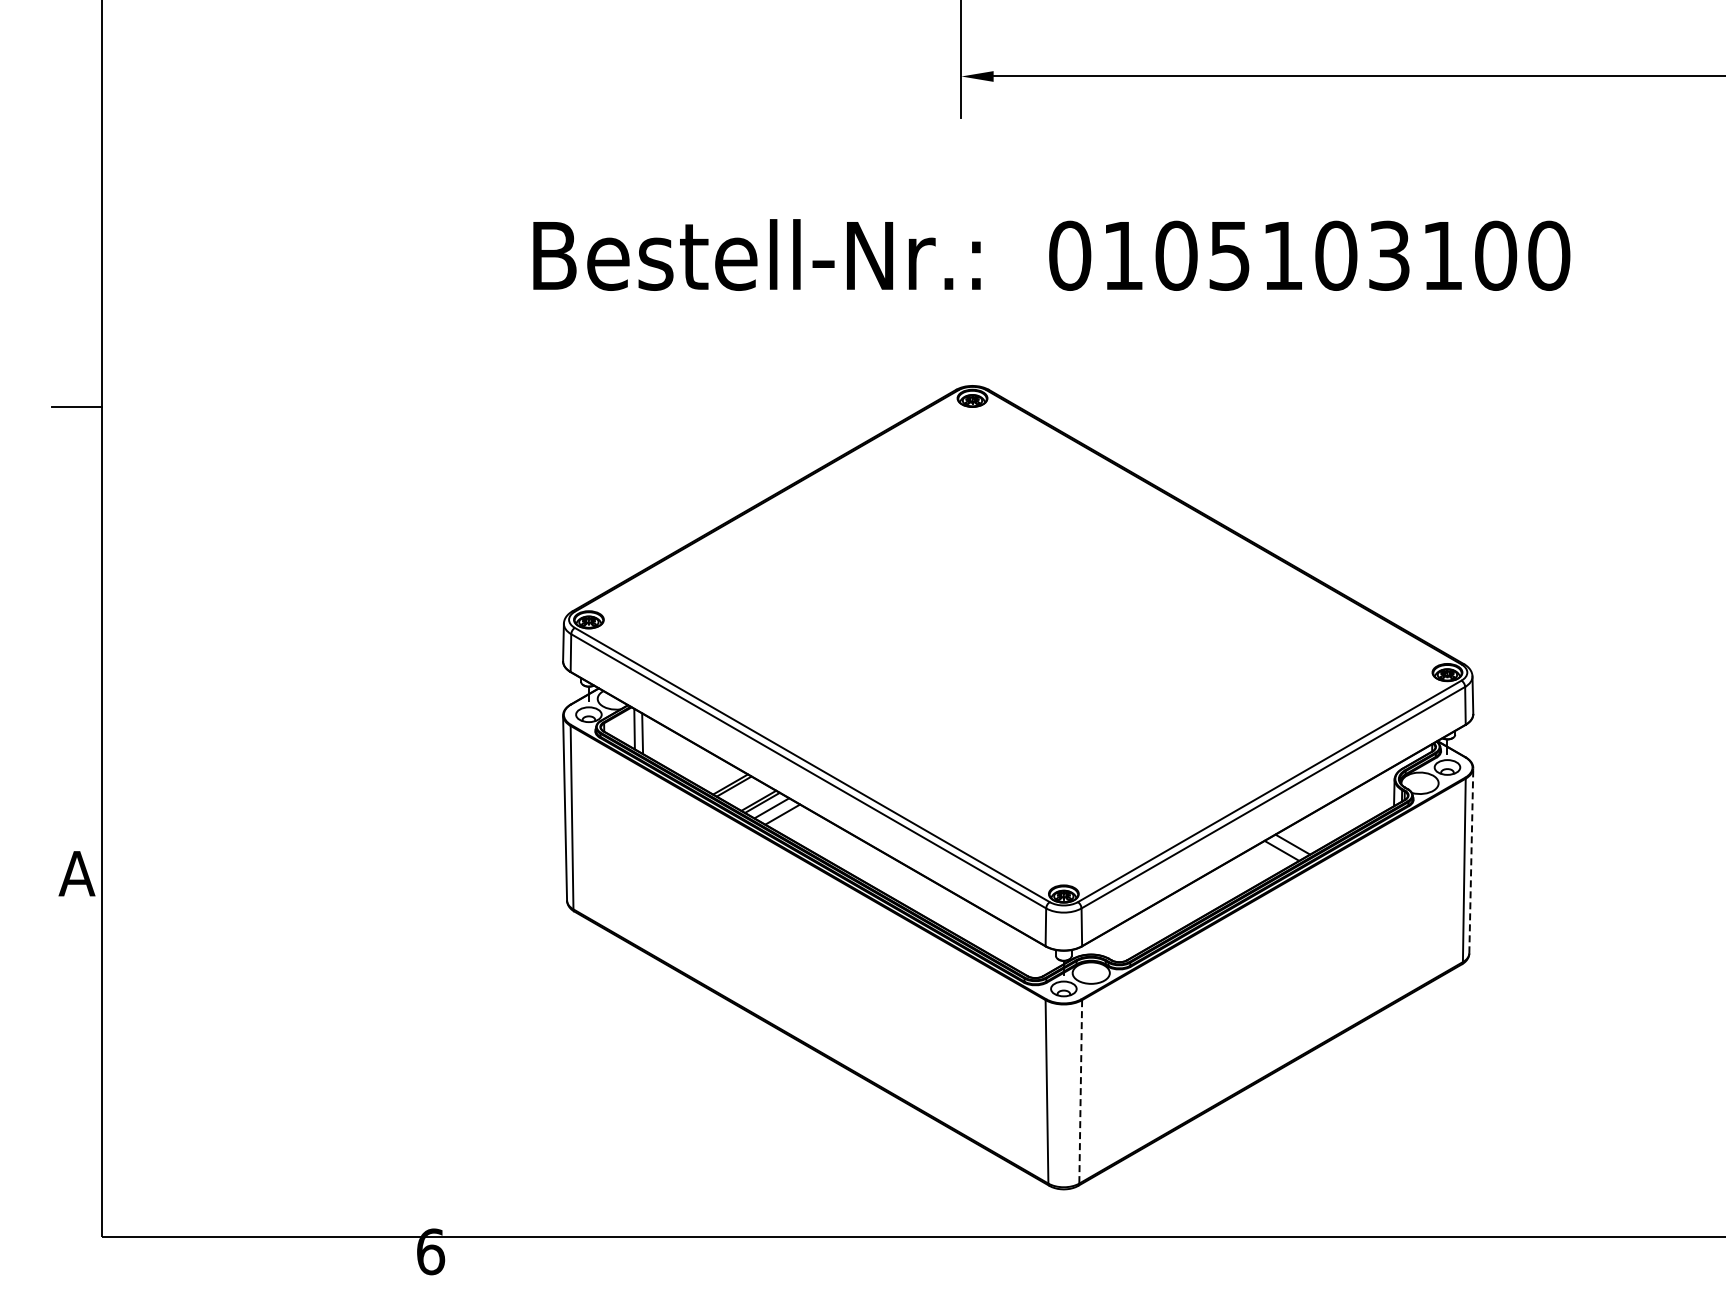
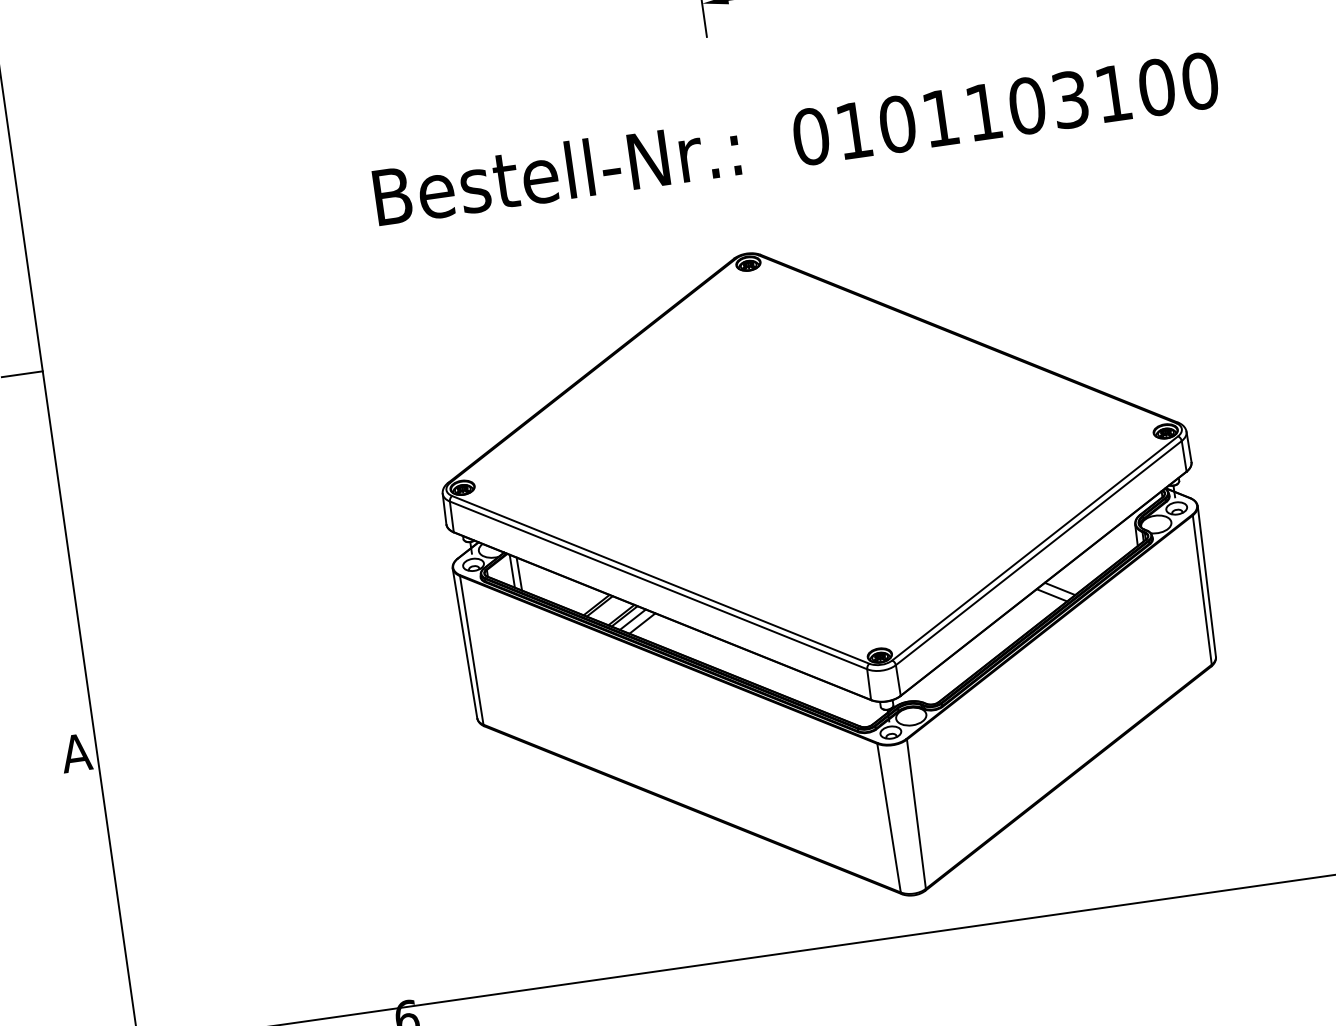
text: (1229, 256) -> (940, 118), 0105103100 -> 0101103100
line: (1471, 860) -> (1206, 581), dashed -> solid
line: (1080, 1091) -> (916, 813), dashed -> solid

